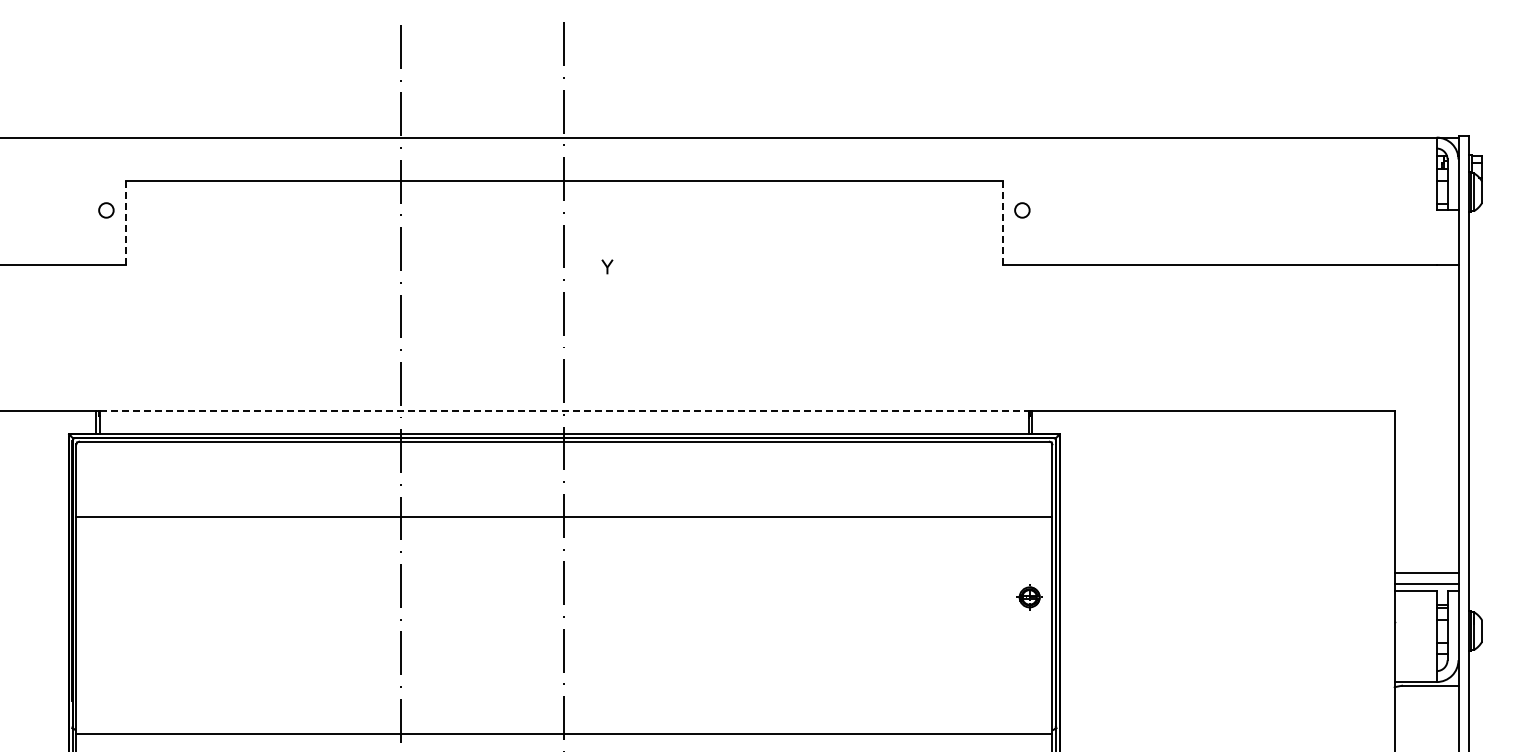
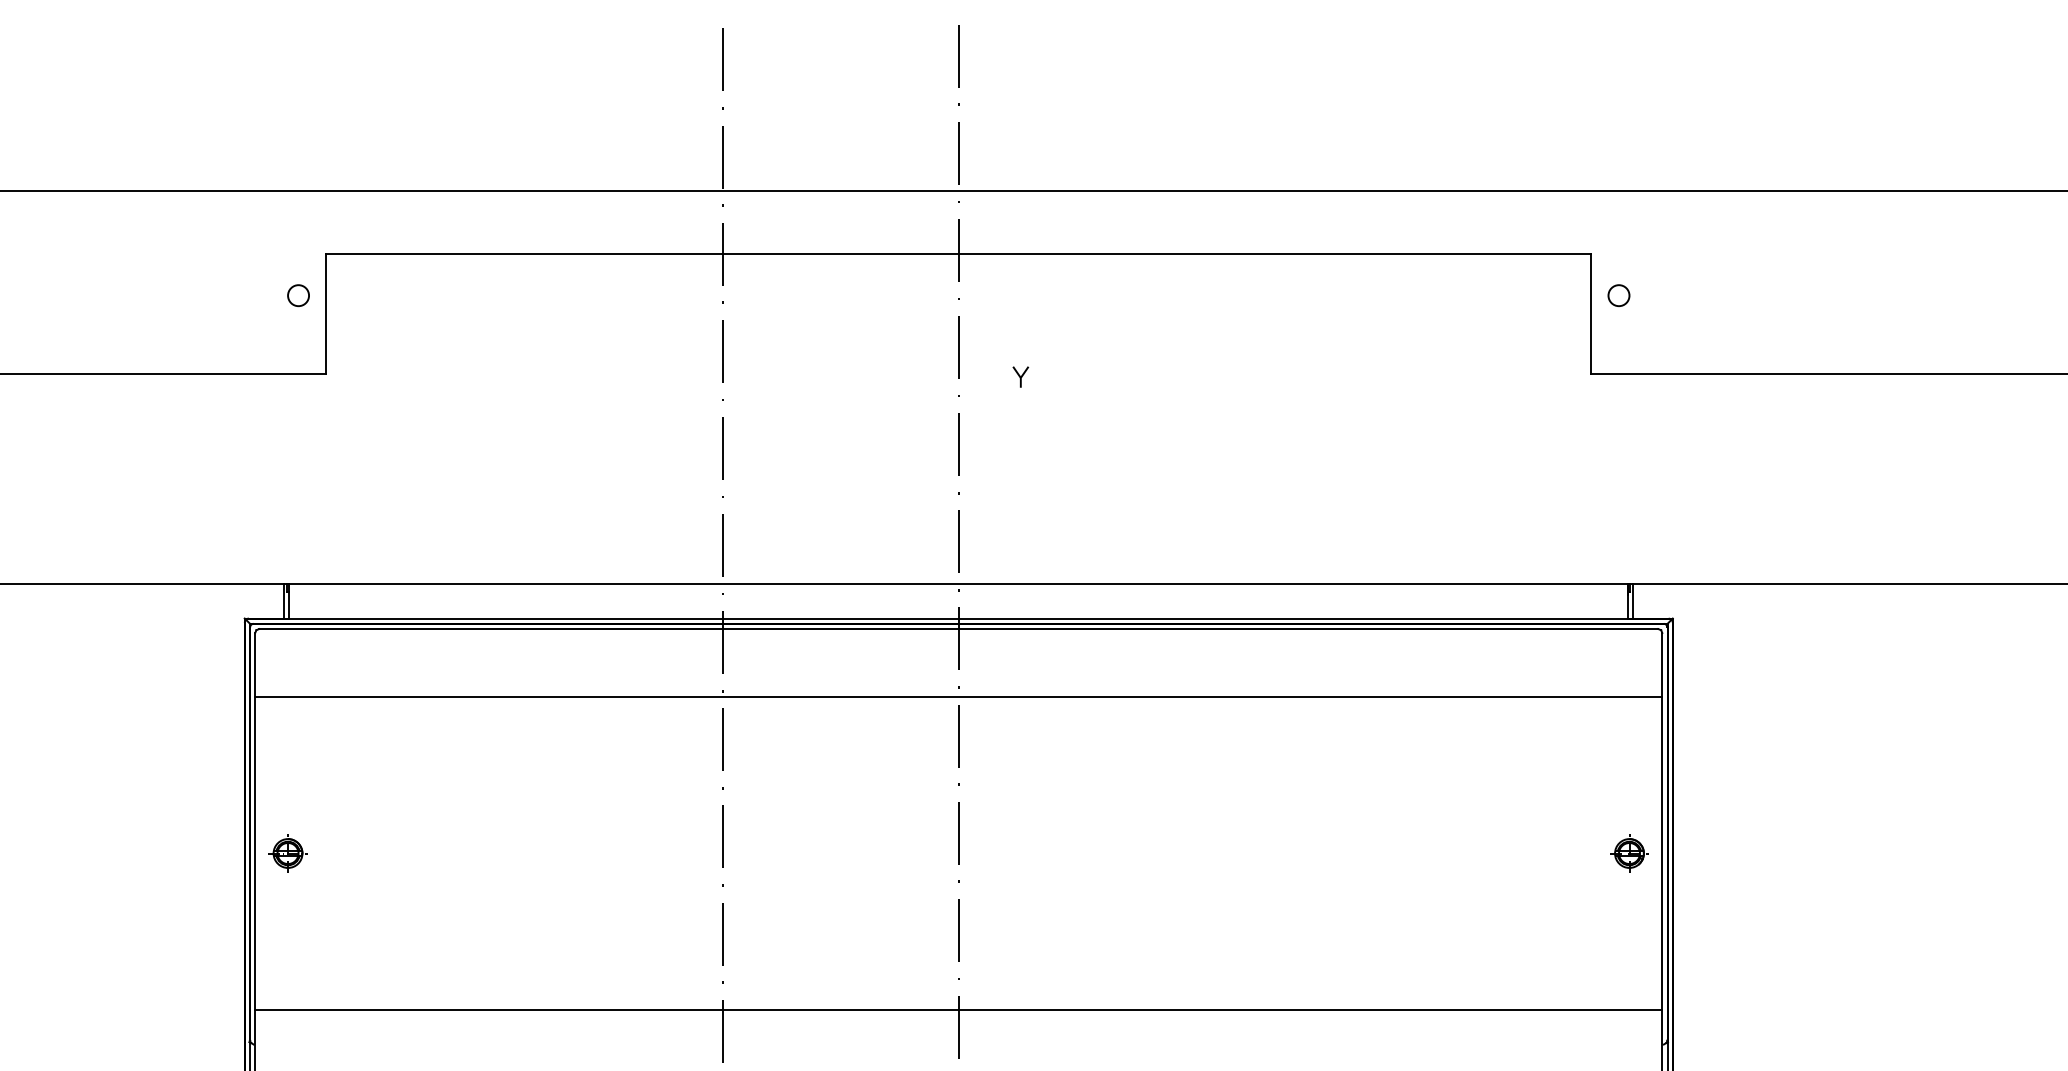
line: (125, 223) -> (326, 314), dashed -> solid
line: (1003, 223) -> (1591, 314), dashed -> solid
line: (564, 410) -> (958, 584), dashed -> solid
line: (564, 517) -> (958, 697), moved
part: (98, 597) -> (287, 853), added
line: (564, 733) -> (958, 1009), moved

